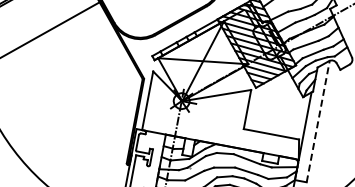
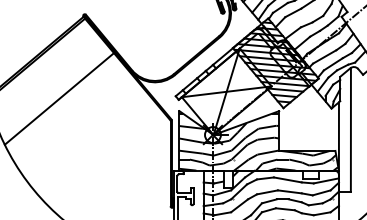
hatch: (225, 115) -> (258, 141), added
line: (317, 121) -> (350, 129), dashed -> solid

